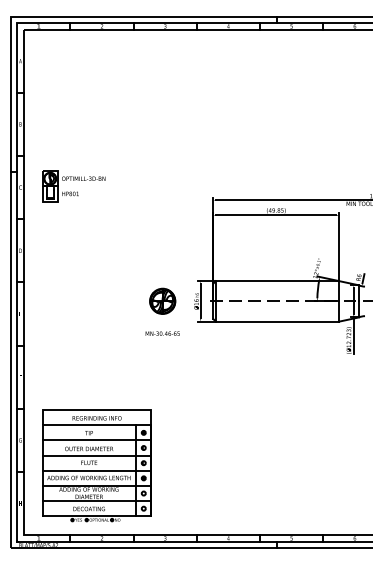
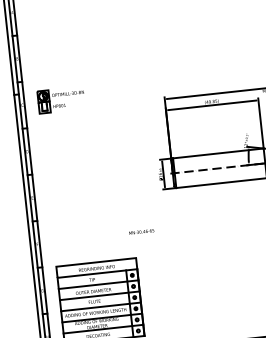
part: (162, 300) -> (135, 176), removed
text: (162, 333) -> (141, 231), moved

